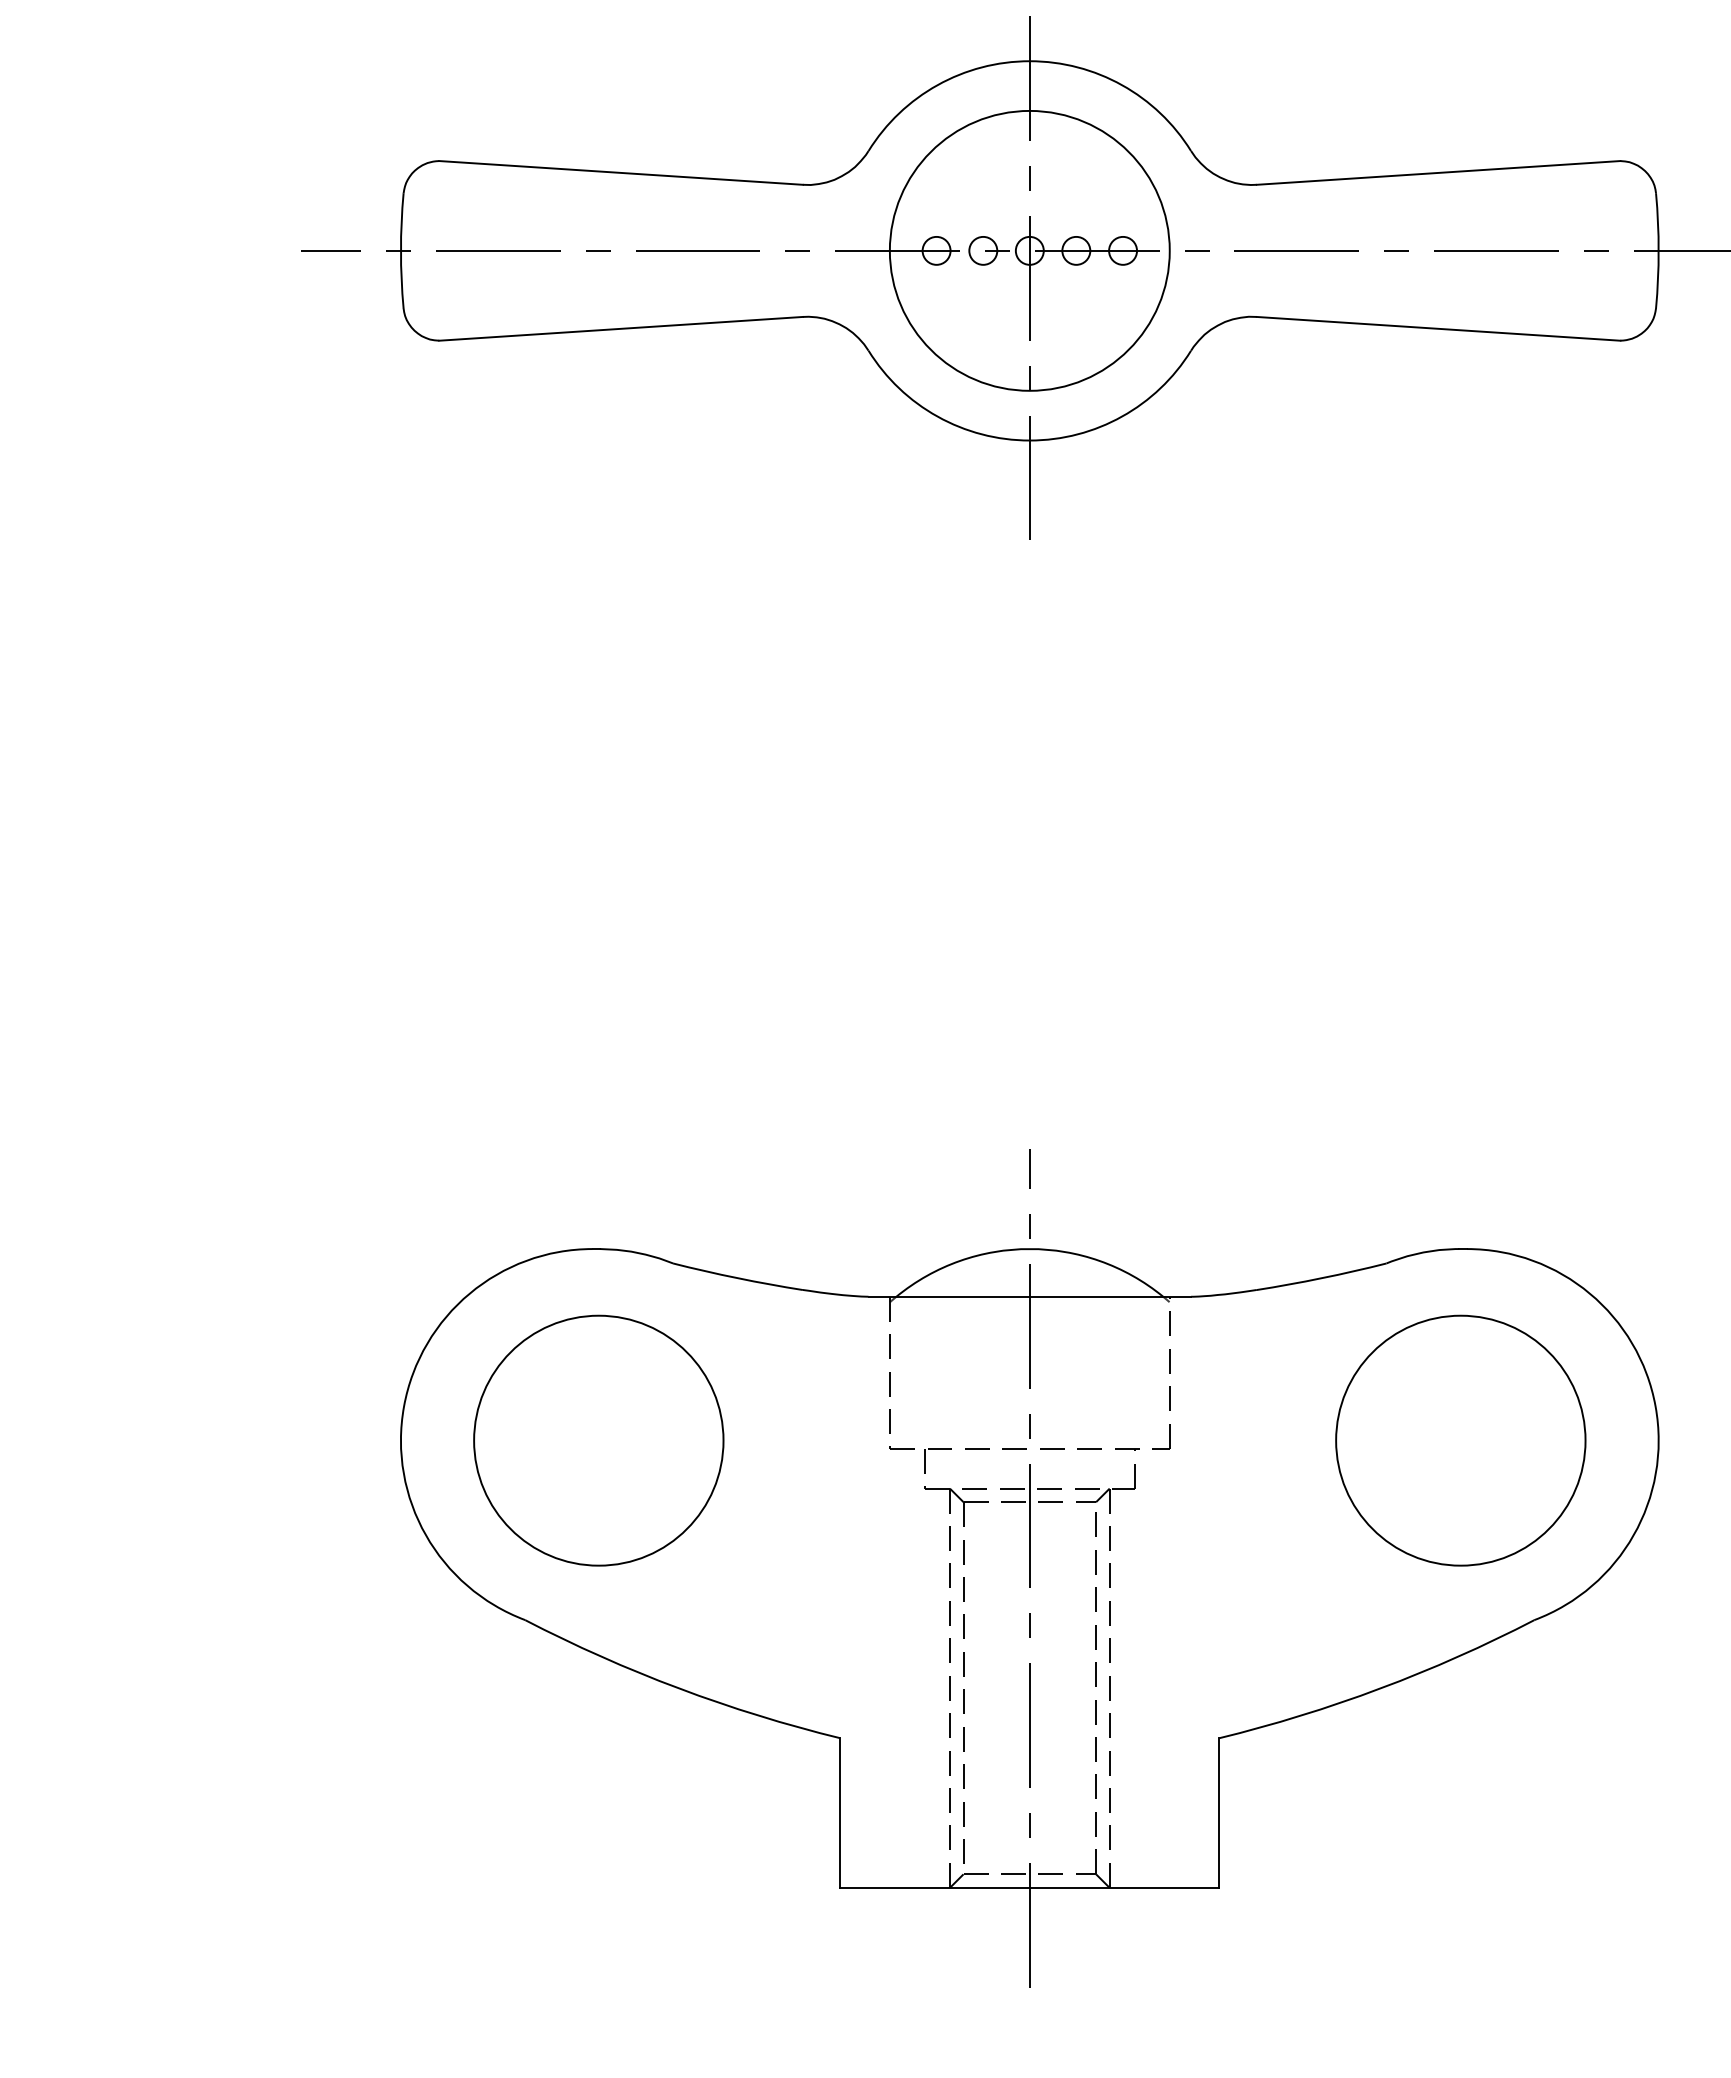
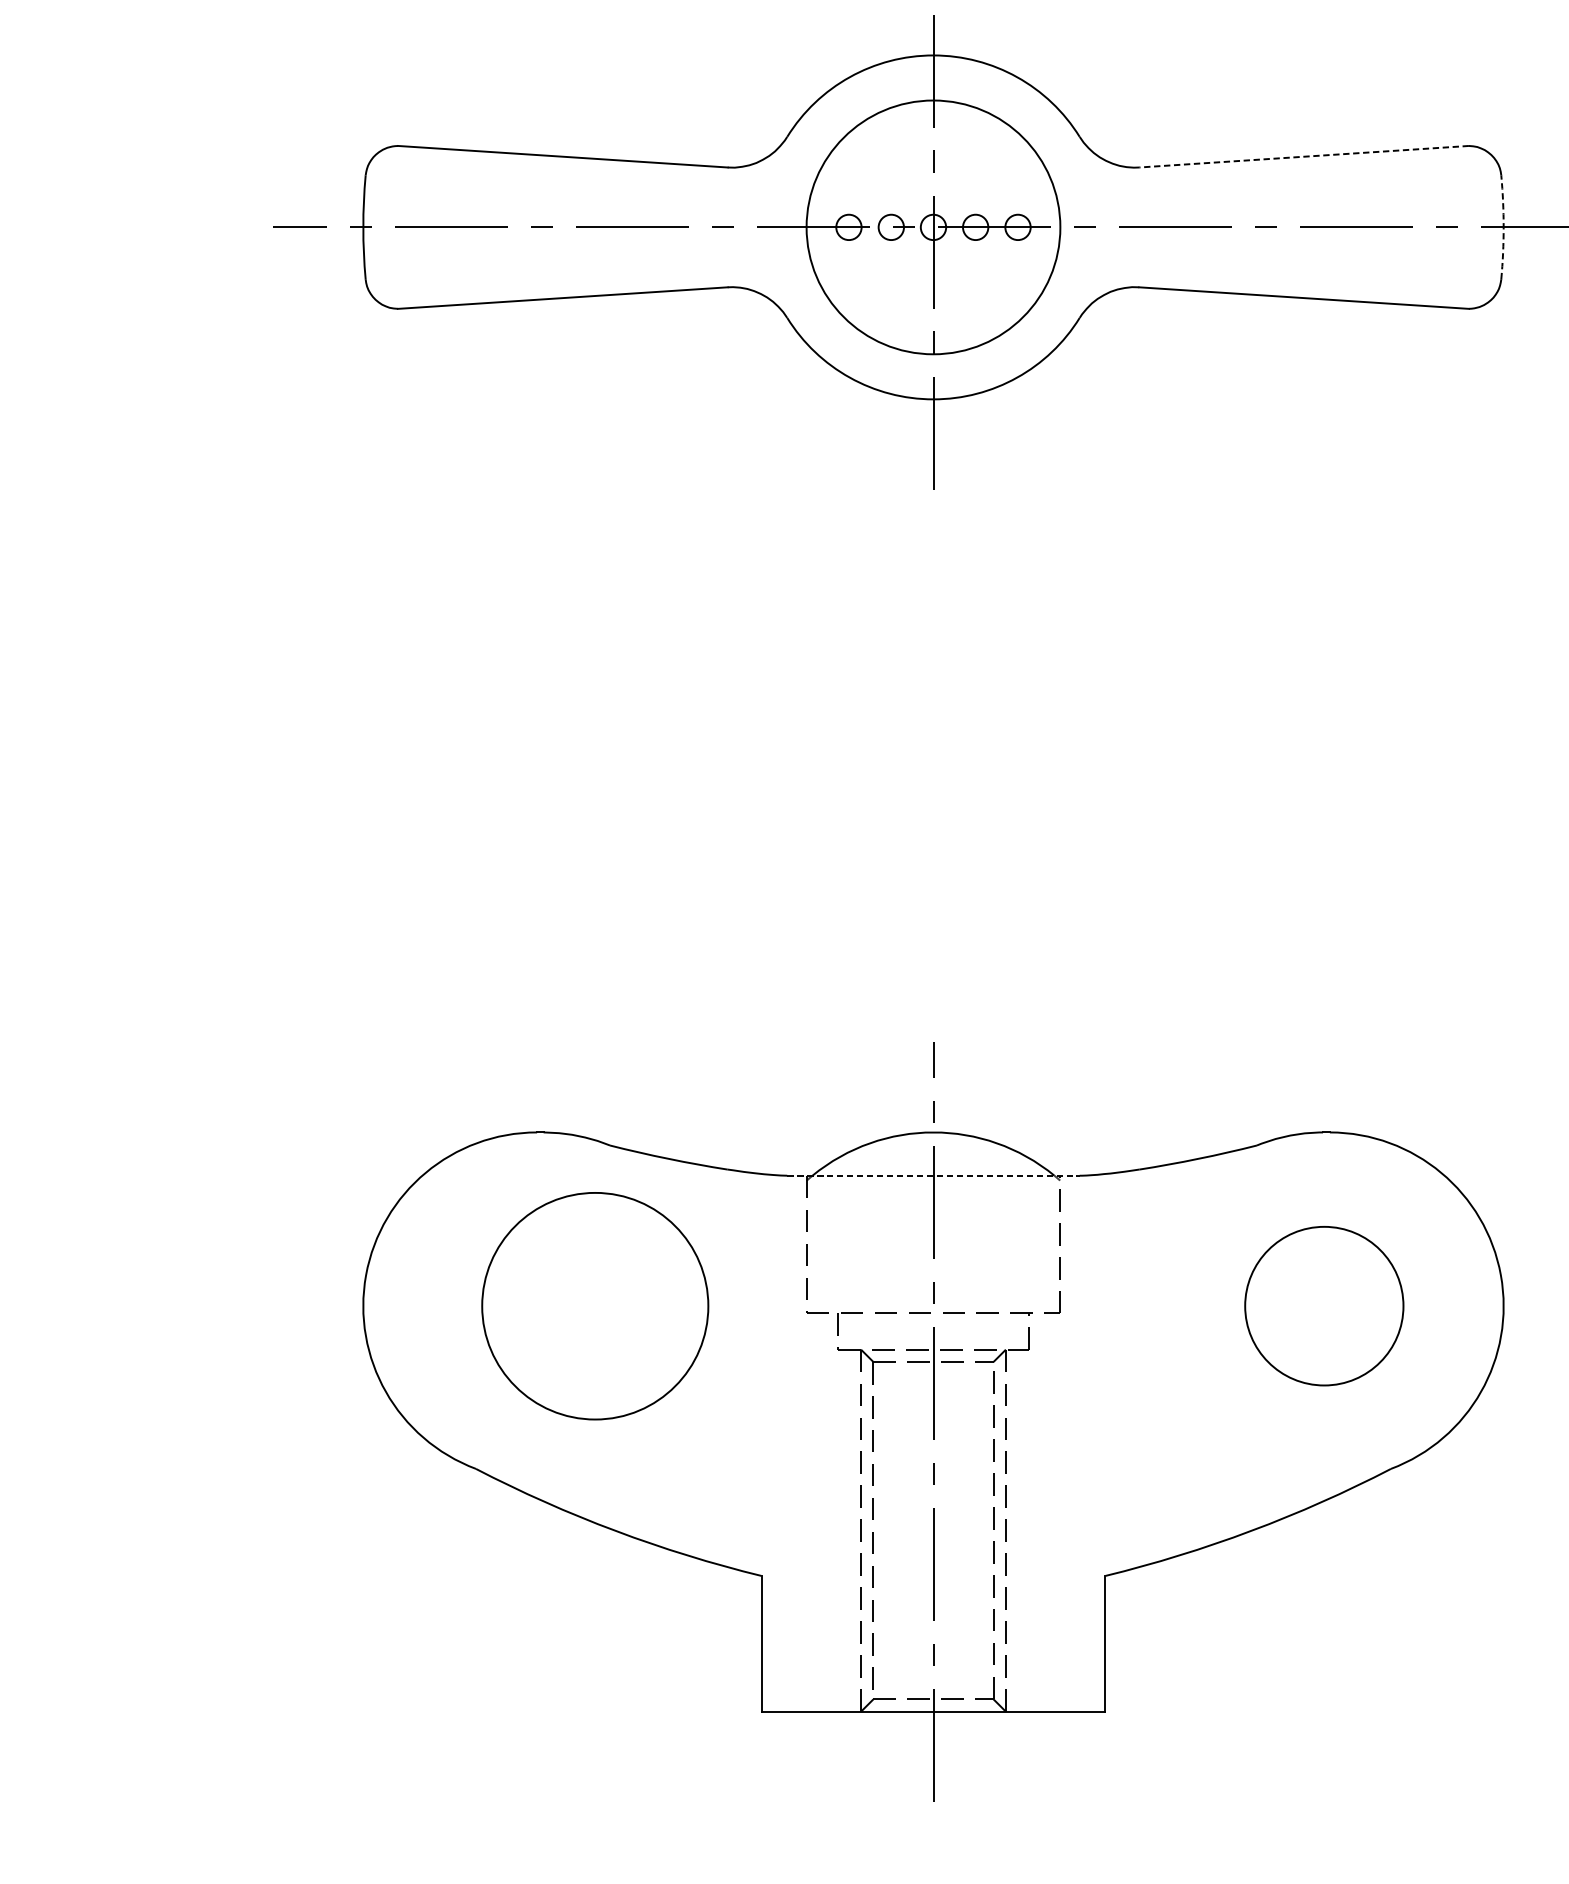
line: (1438, 172) -> (1304, 156), solid -> dashed
arc: (1658, 250) -> (1503, 227), solid -> dashed
line: (1030, 1296) -> (934, 1175), solid -> dashed
part: (598, 1440) -> (594, 1306), moved
part: (1460, 1440) -> (1323, 1306), size x0.7

